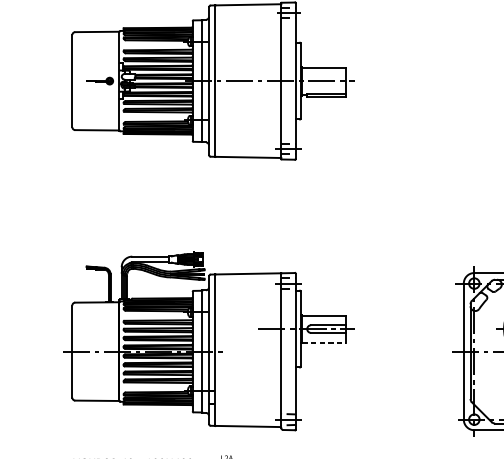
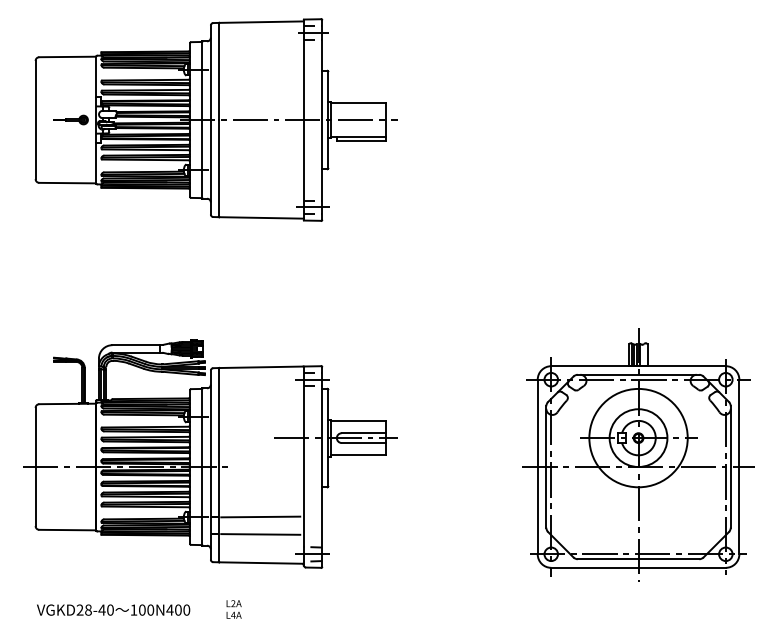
line: (324, 342) -> (358, 455), dashed -> solid
line: (247, 390) -> (260, 516), added
line: (247, 404) -> (260, 534), added

